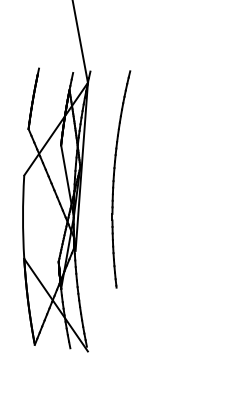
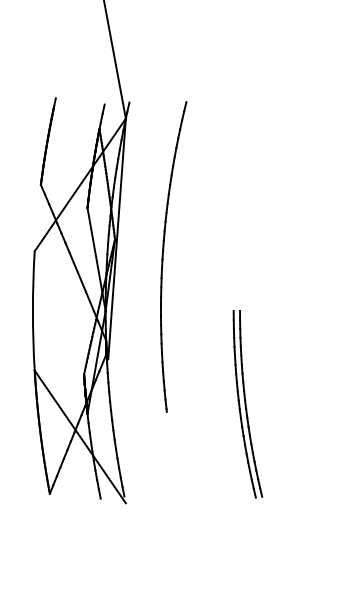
part: (173, 282) -> (248, 404), added

